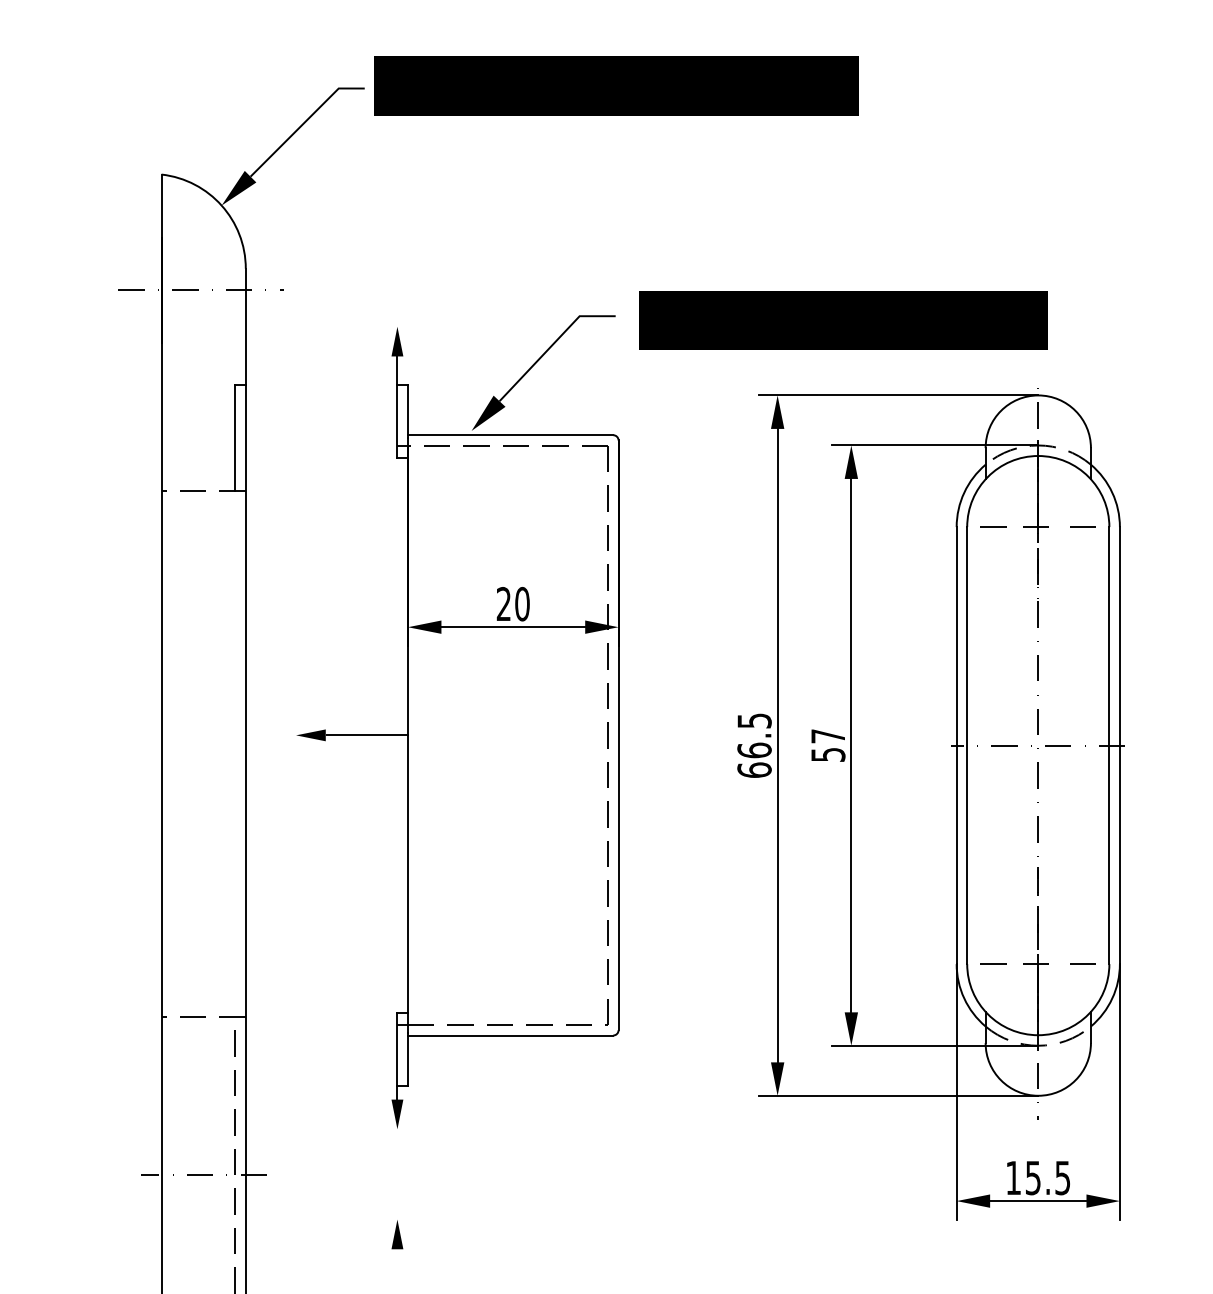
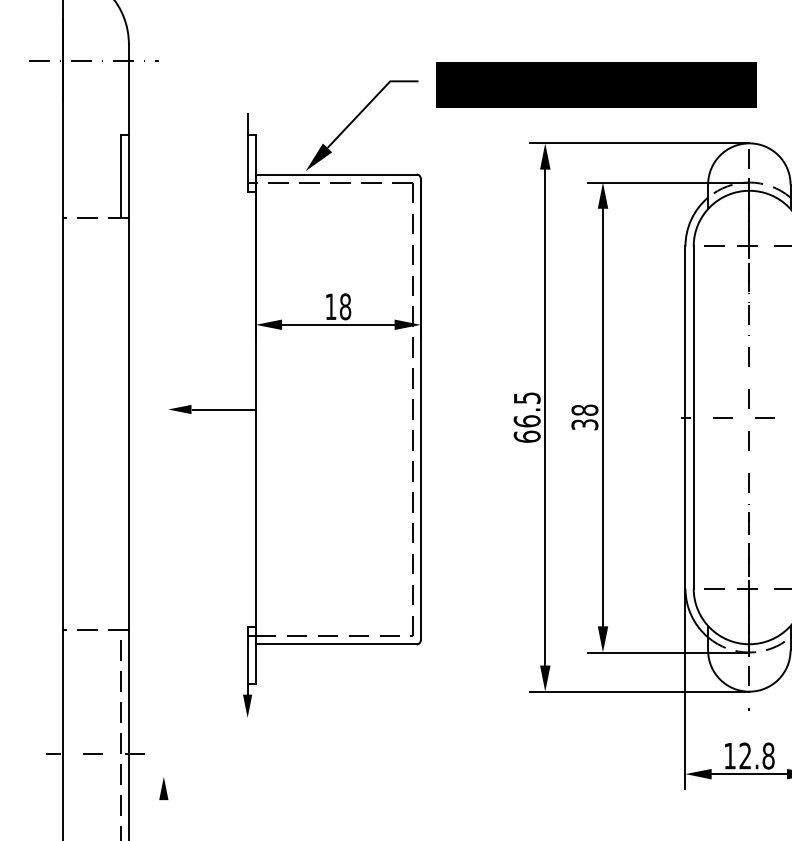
fill: (397, 341) -> (247, 101), removed
text: (512, 604) -> (337, 307), 20 -> 18
text: (828, 745) -> (585, 417), 57 -> 38
text: (1047, 1177) -> (756, 755), 15.5 -> 12.8
part: (397, 1234) -> (163, 788), moved

